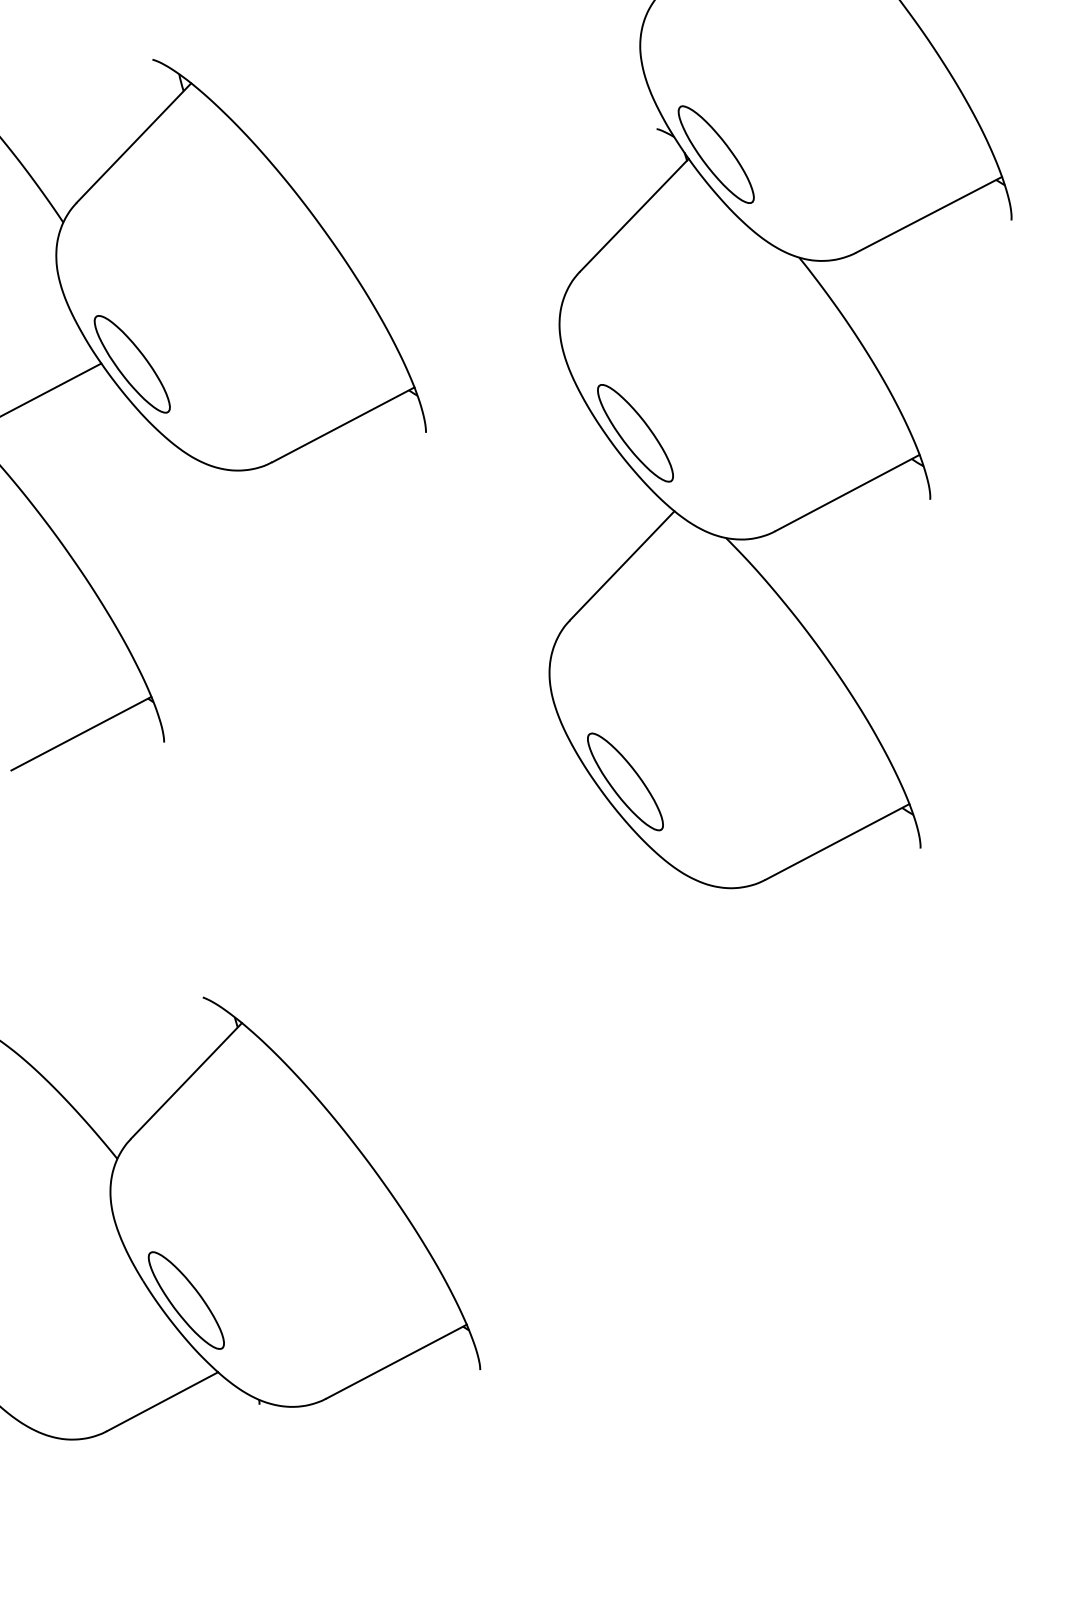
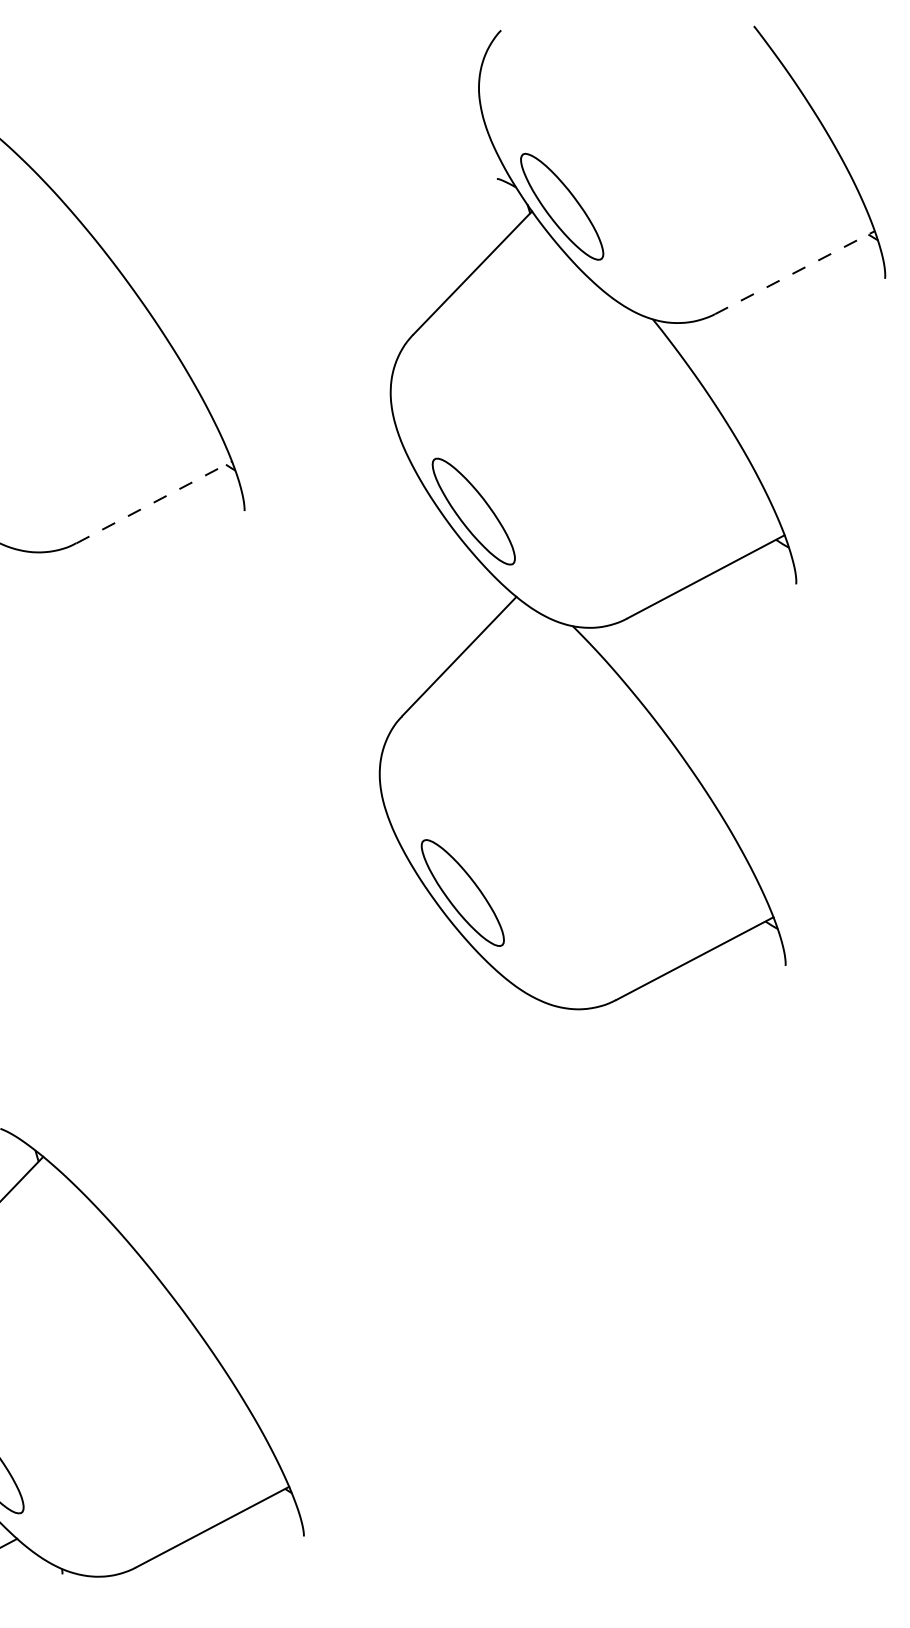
line: (929, 214) -> (795, 272), solid -> dashed
line: (343, 424) -> (154, 502), solid -> dashed

